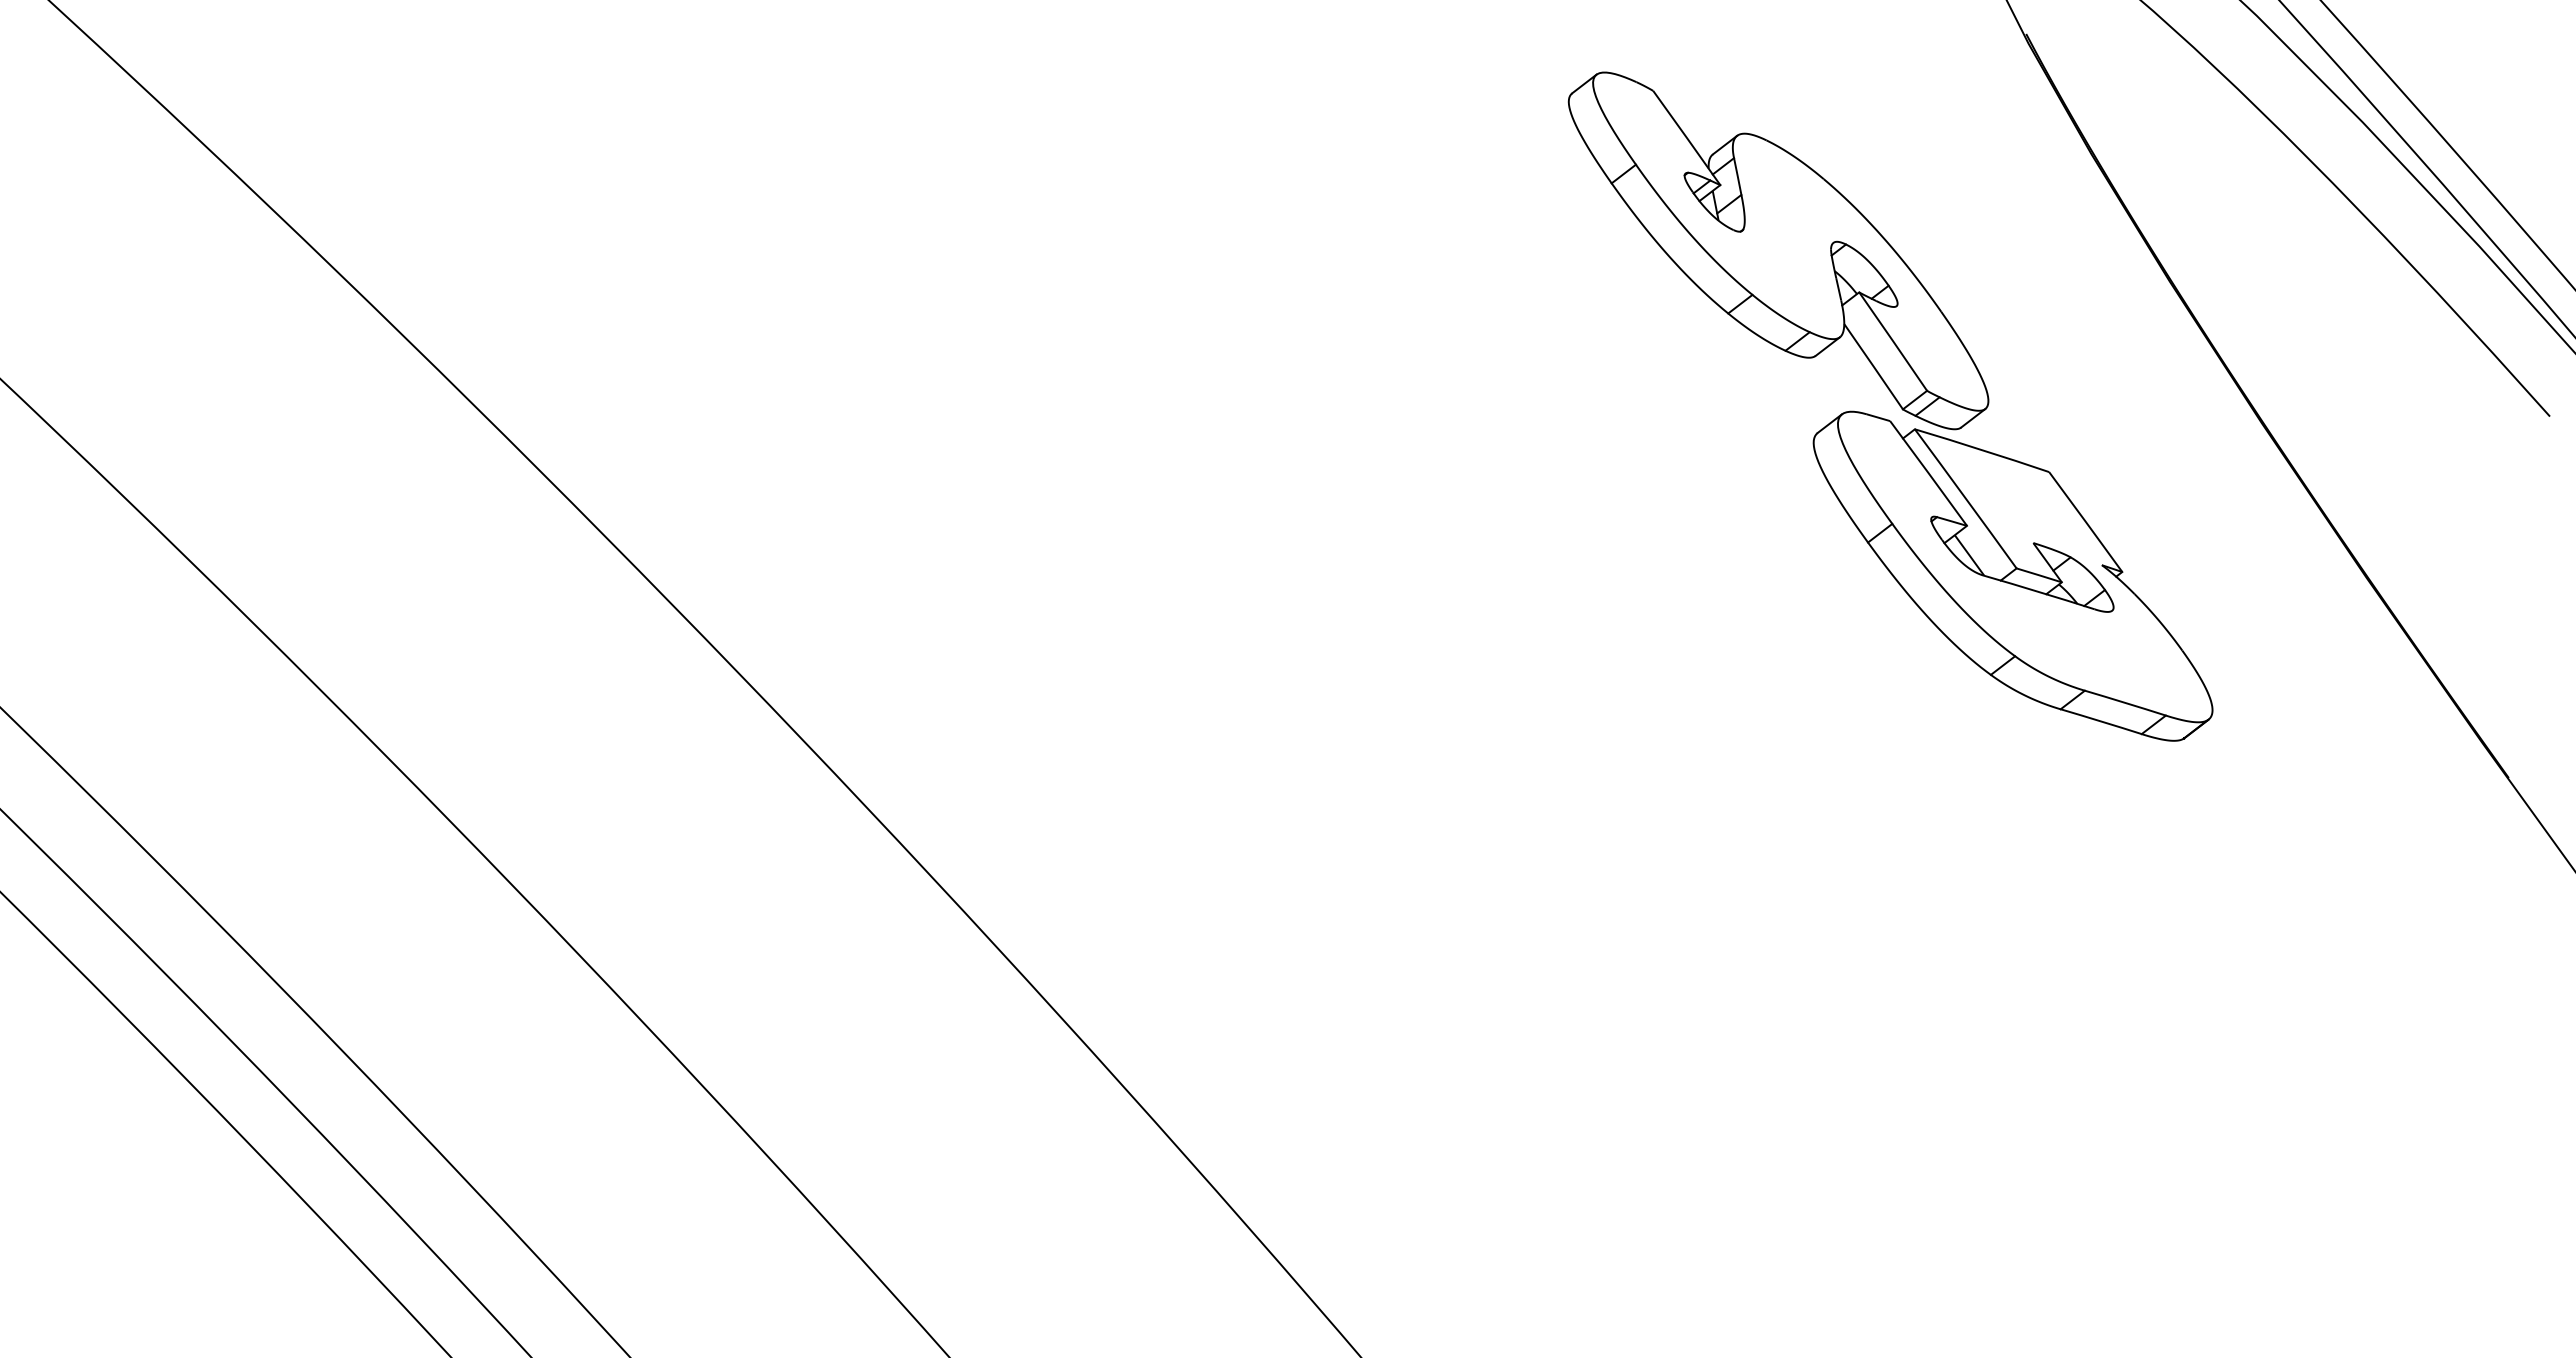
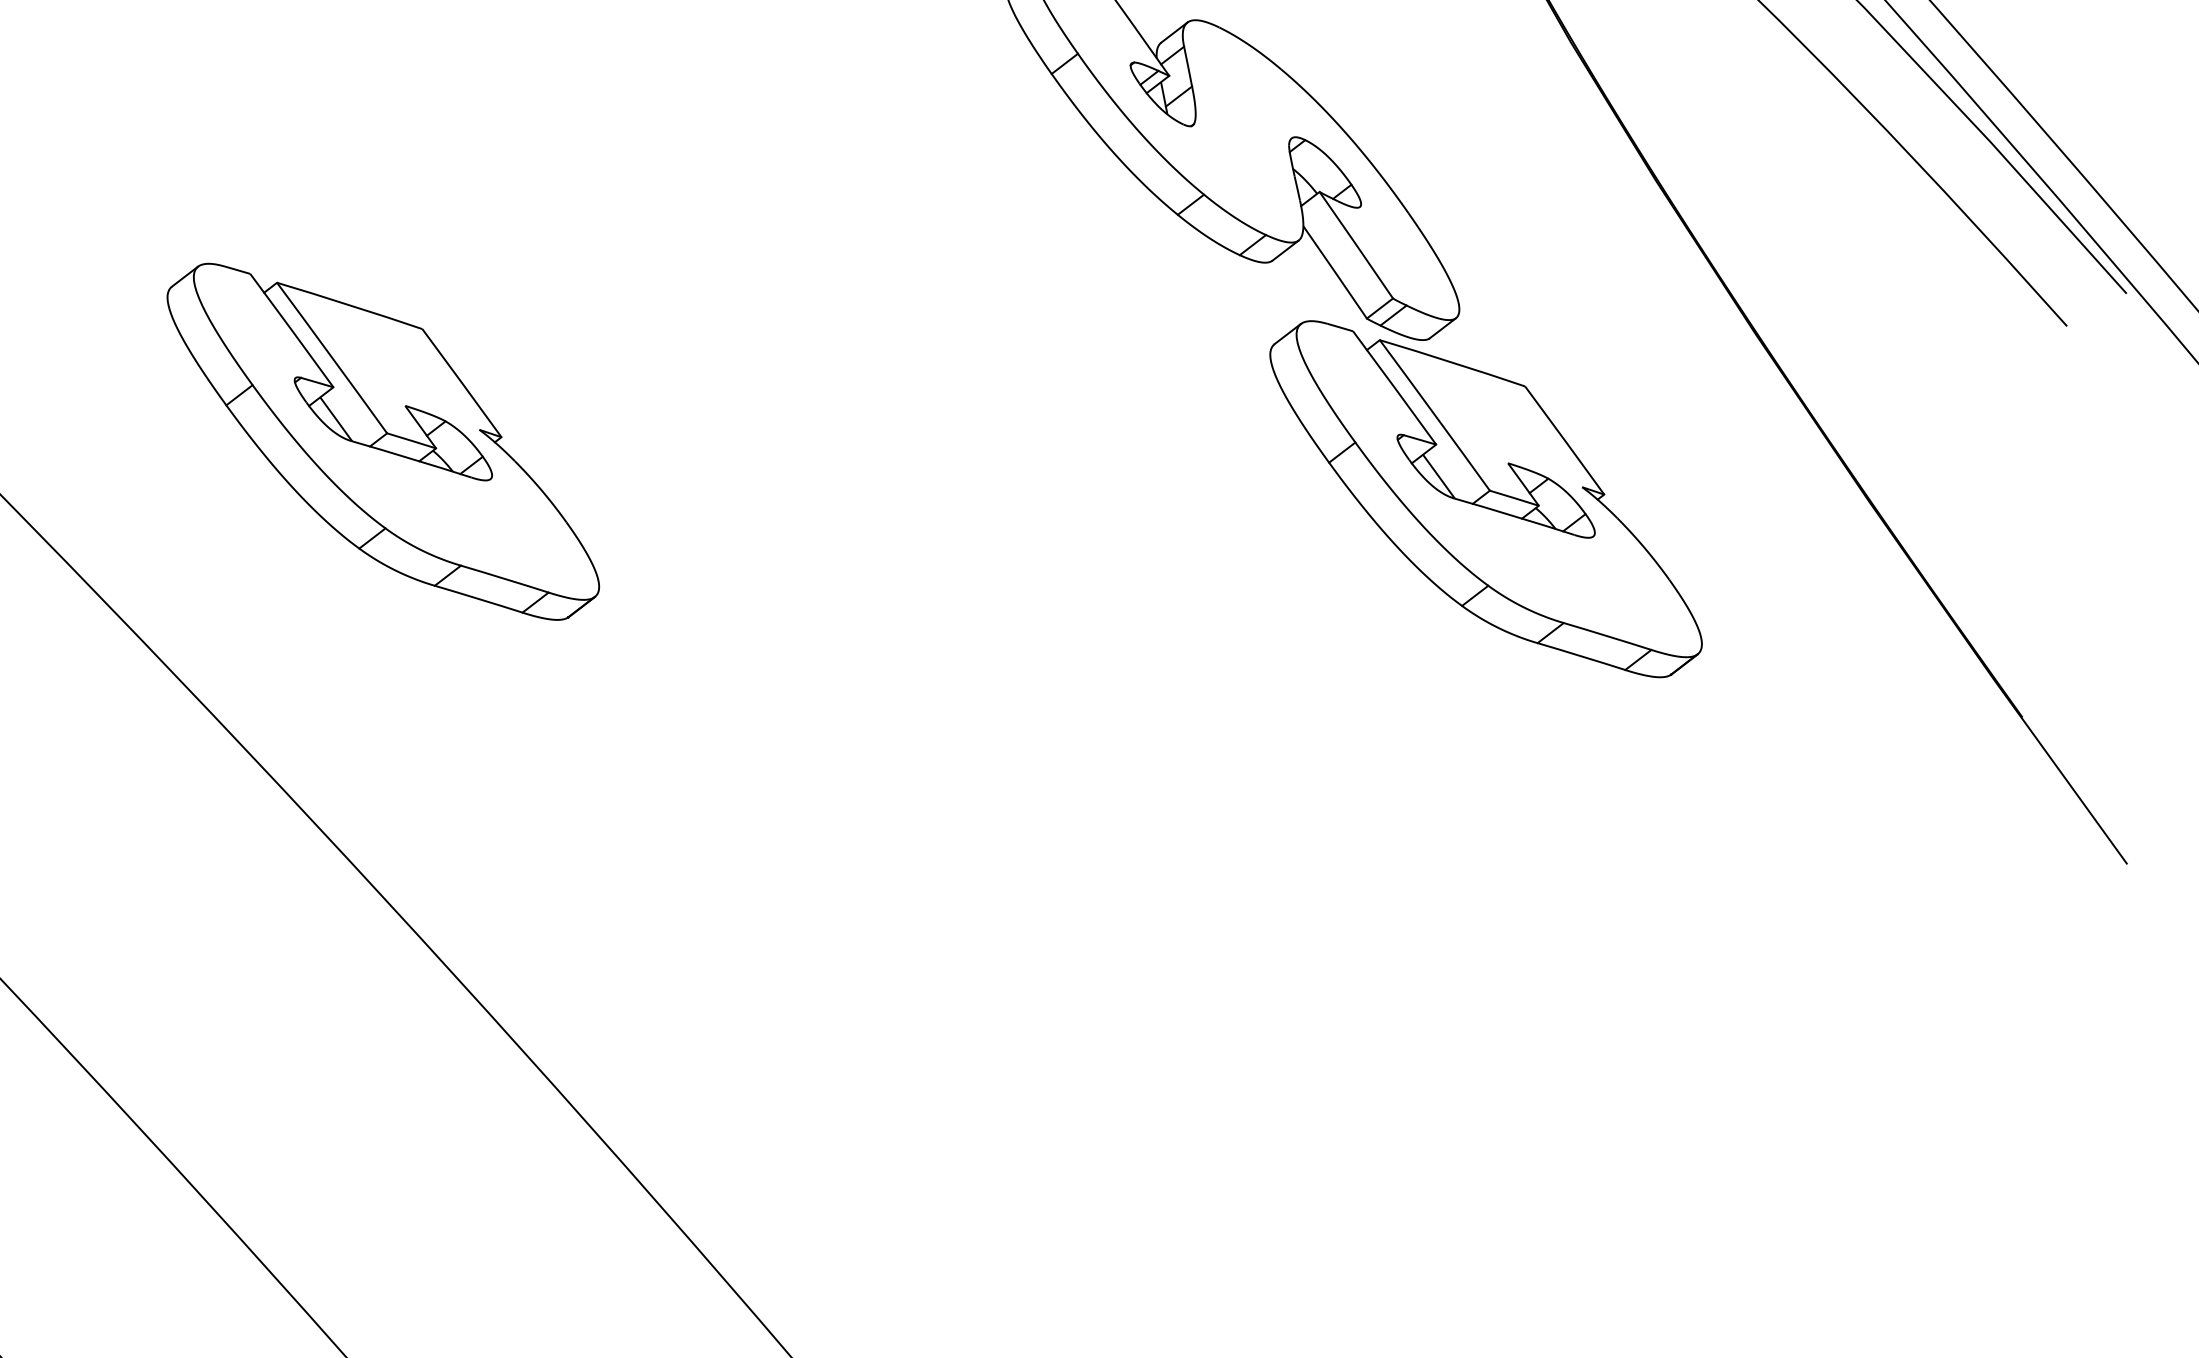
part: (993, 522) -> (382, 441), added

